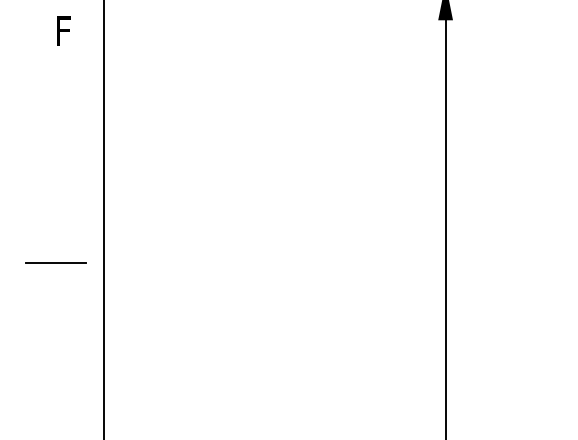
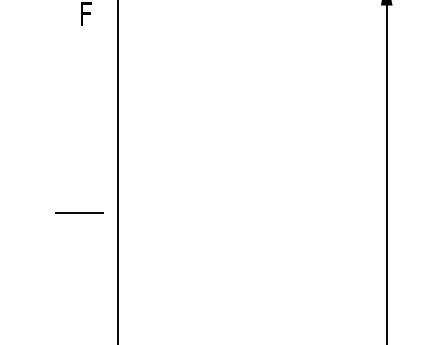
line: (55, 262) -> (79, 211), moved

